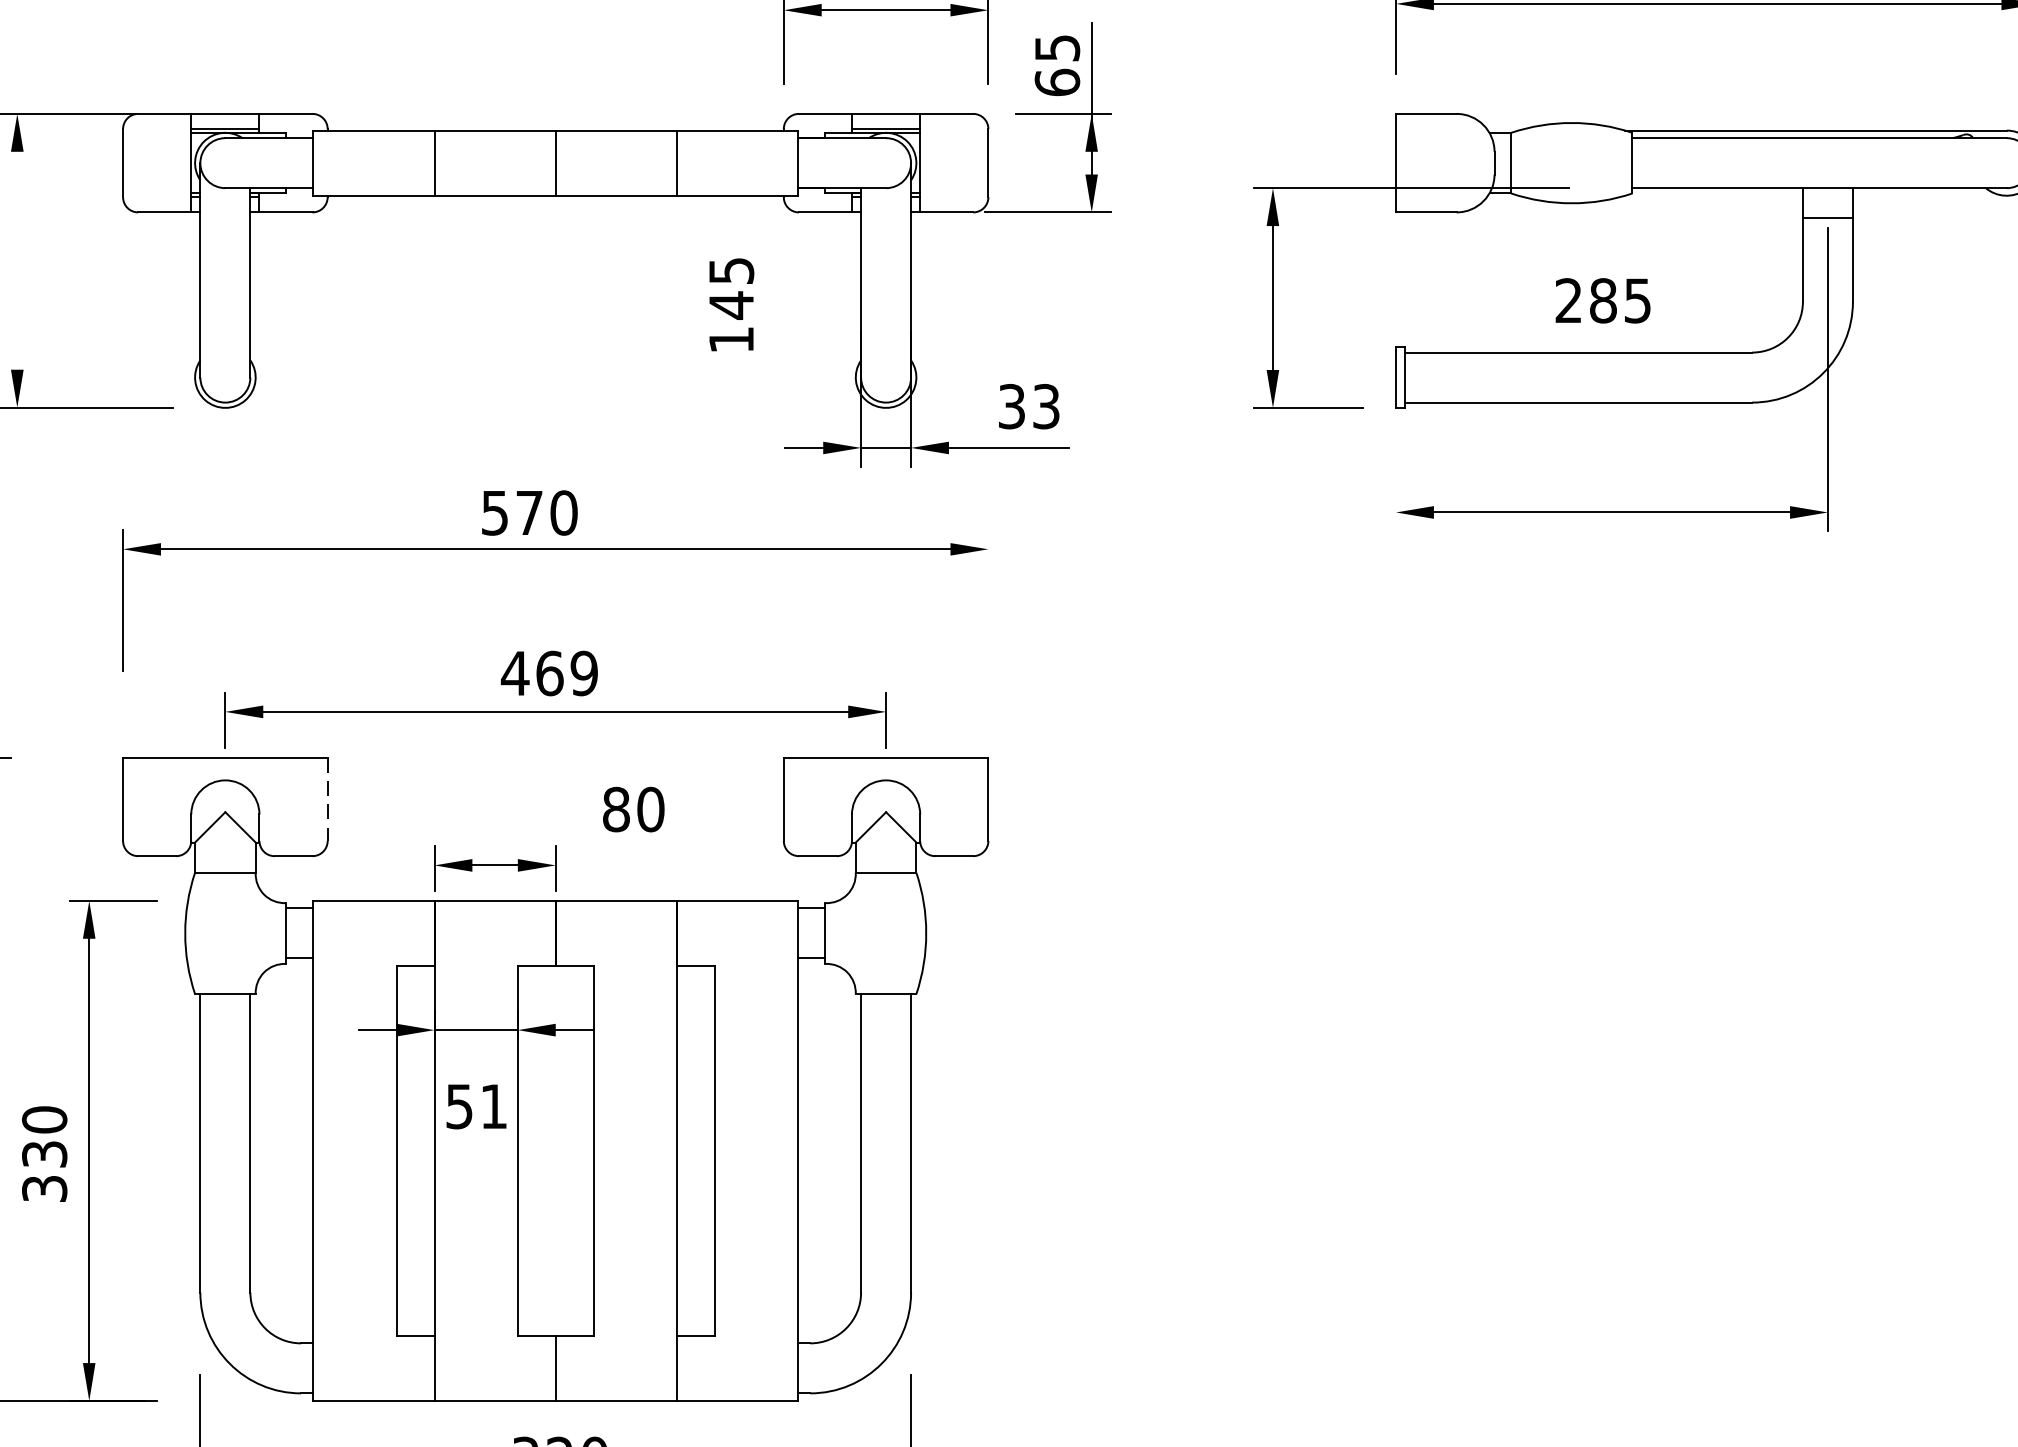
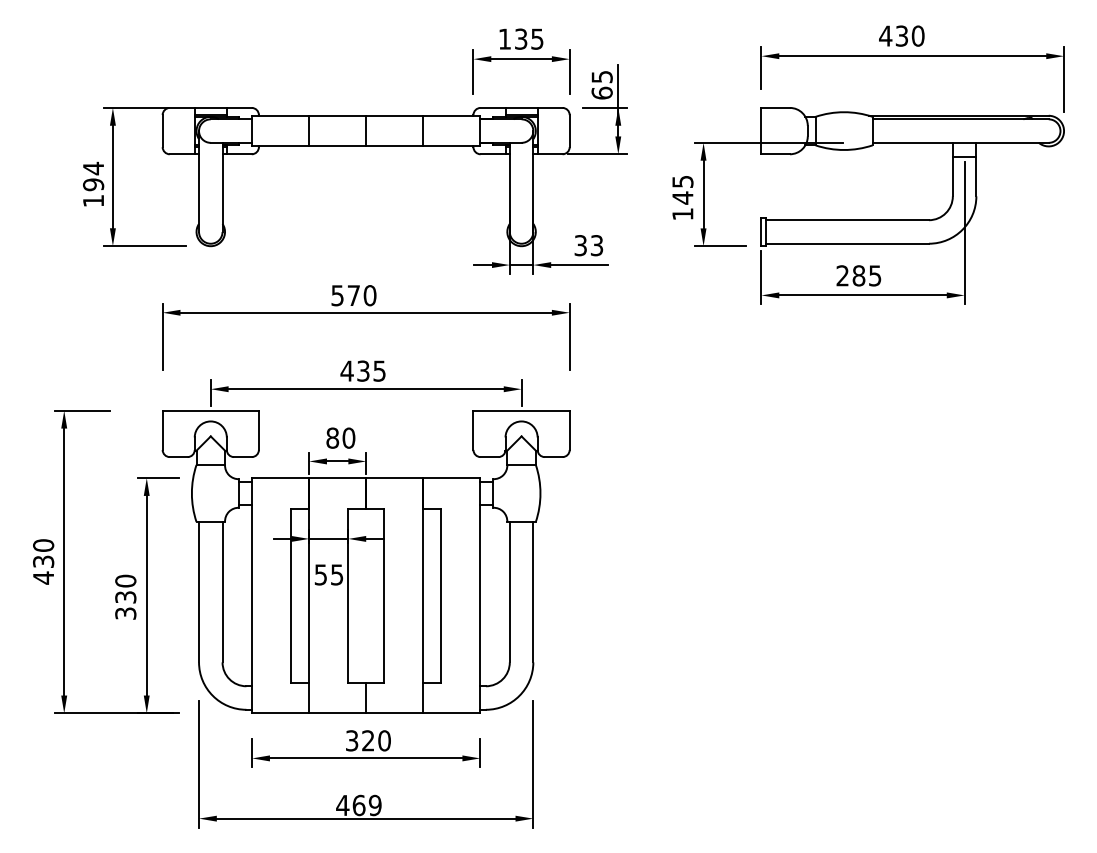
line: (16, 259) -> (112, 176), added
text: (1602, 300) -> (858, 275), moved
text: (730, 304) -> (682, 197), moved
line: (1396, 474) -> (761, 277), added
line: (987, 599) -> (569, 336), added
text: (567, 672) -> (371, 370), 469 -> 435
line: (326, 799) -> (258, 430), dashed -> solid
text: (632, 808) -> (340, 437), moved
text: (494, 1105) -> (337, 574), 51 -> 55

